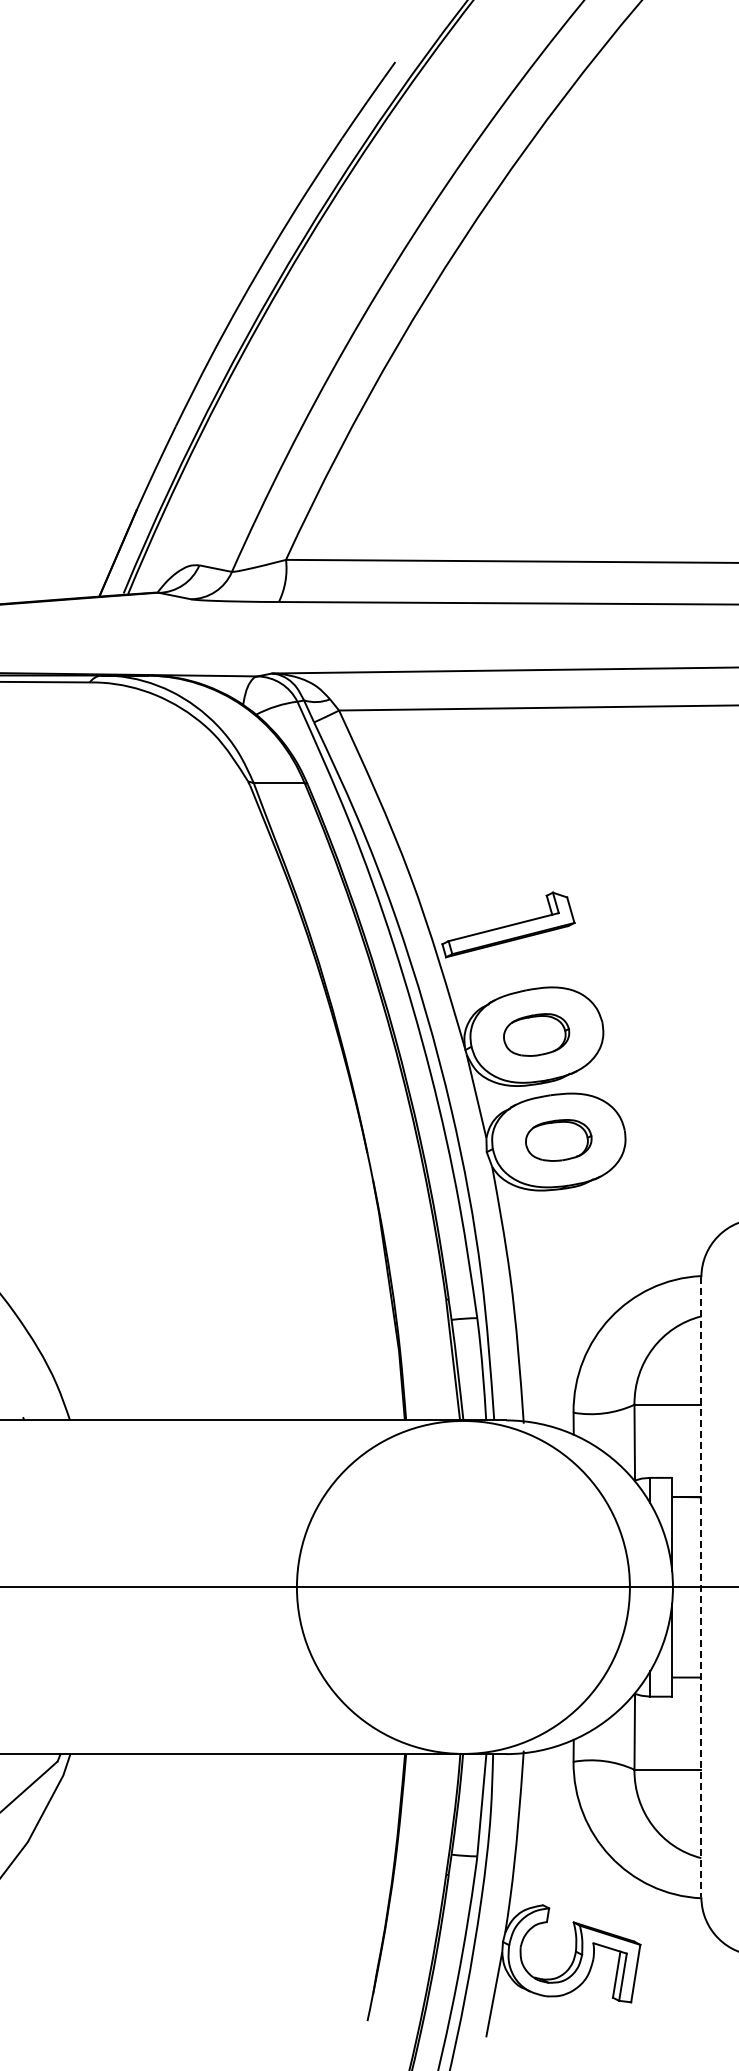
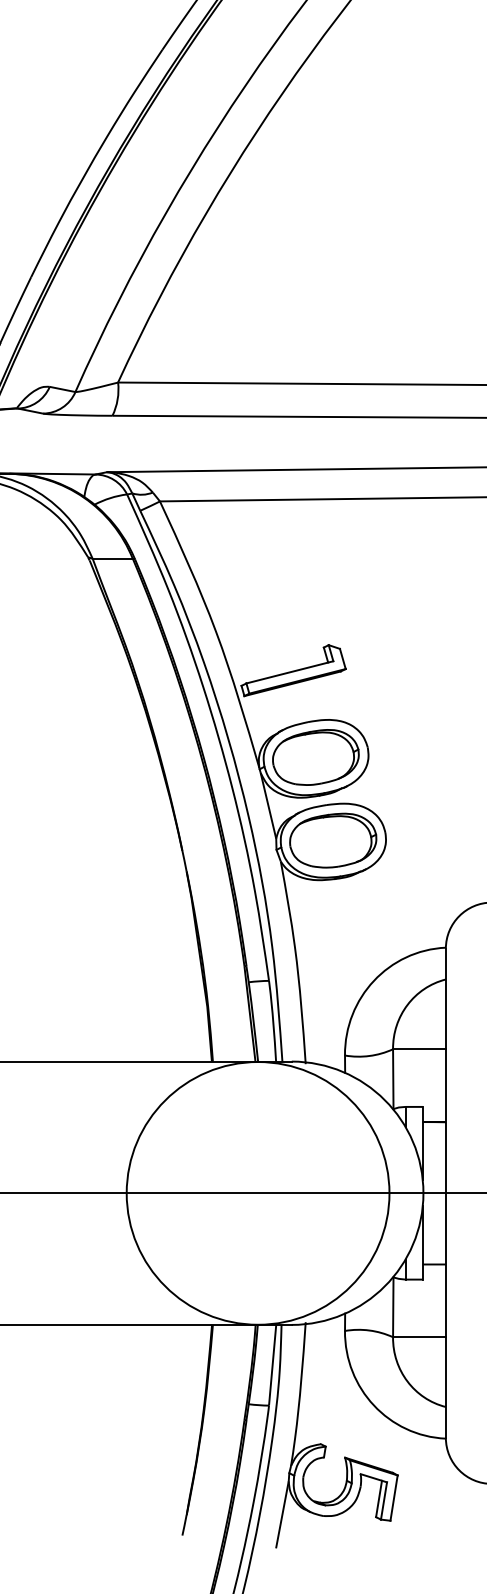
part: (536, 1034) -> (315, 757), size x1.67
part: (558, 1140) -> (333, 840), size x1.67
line: (701, 1587) -> (445, 1193), dashed -> solid

